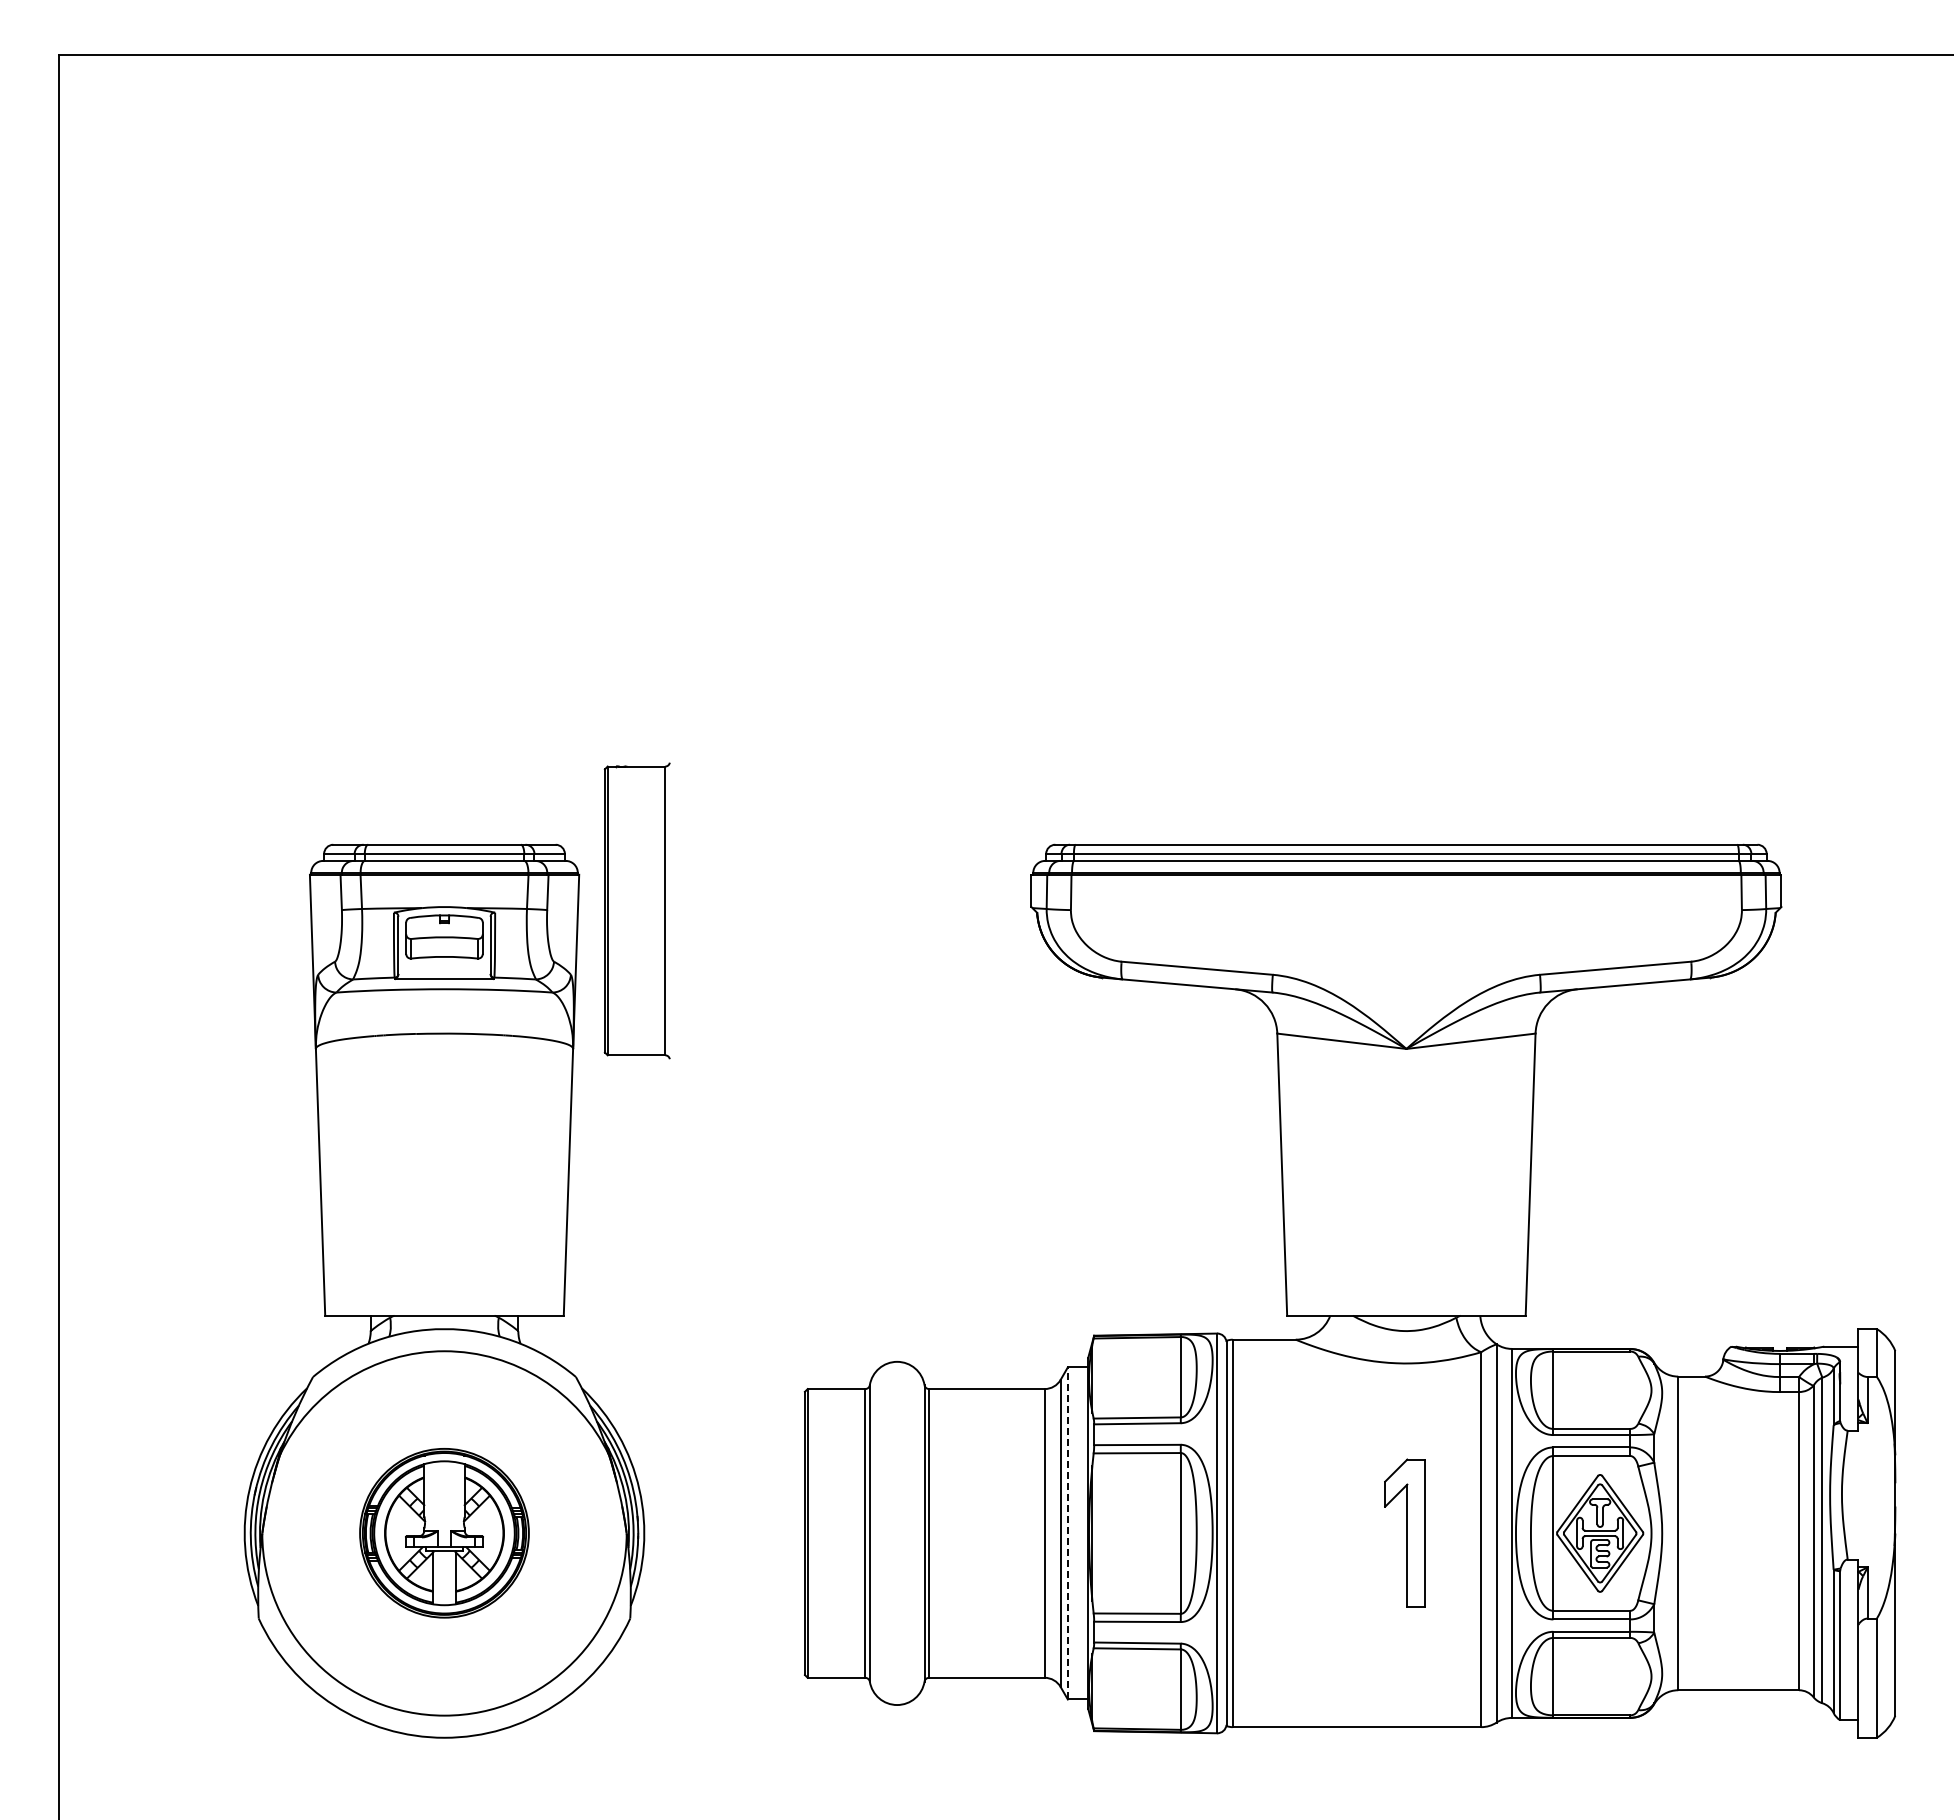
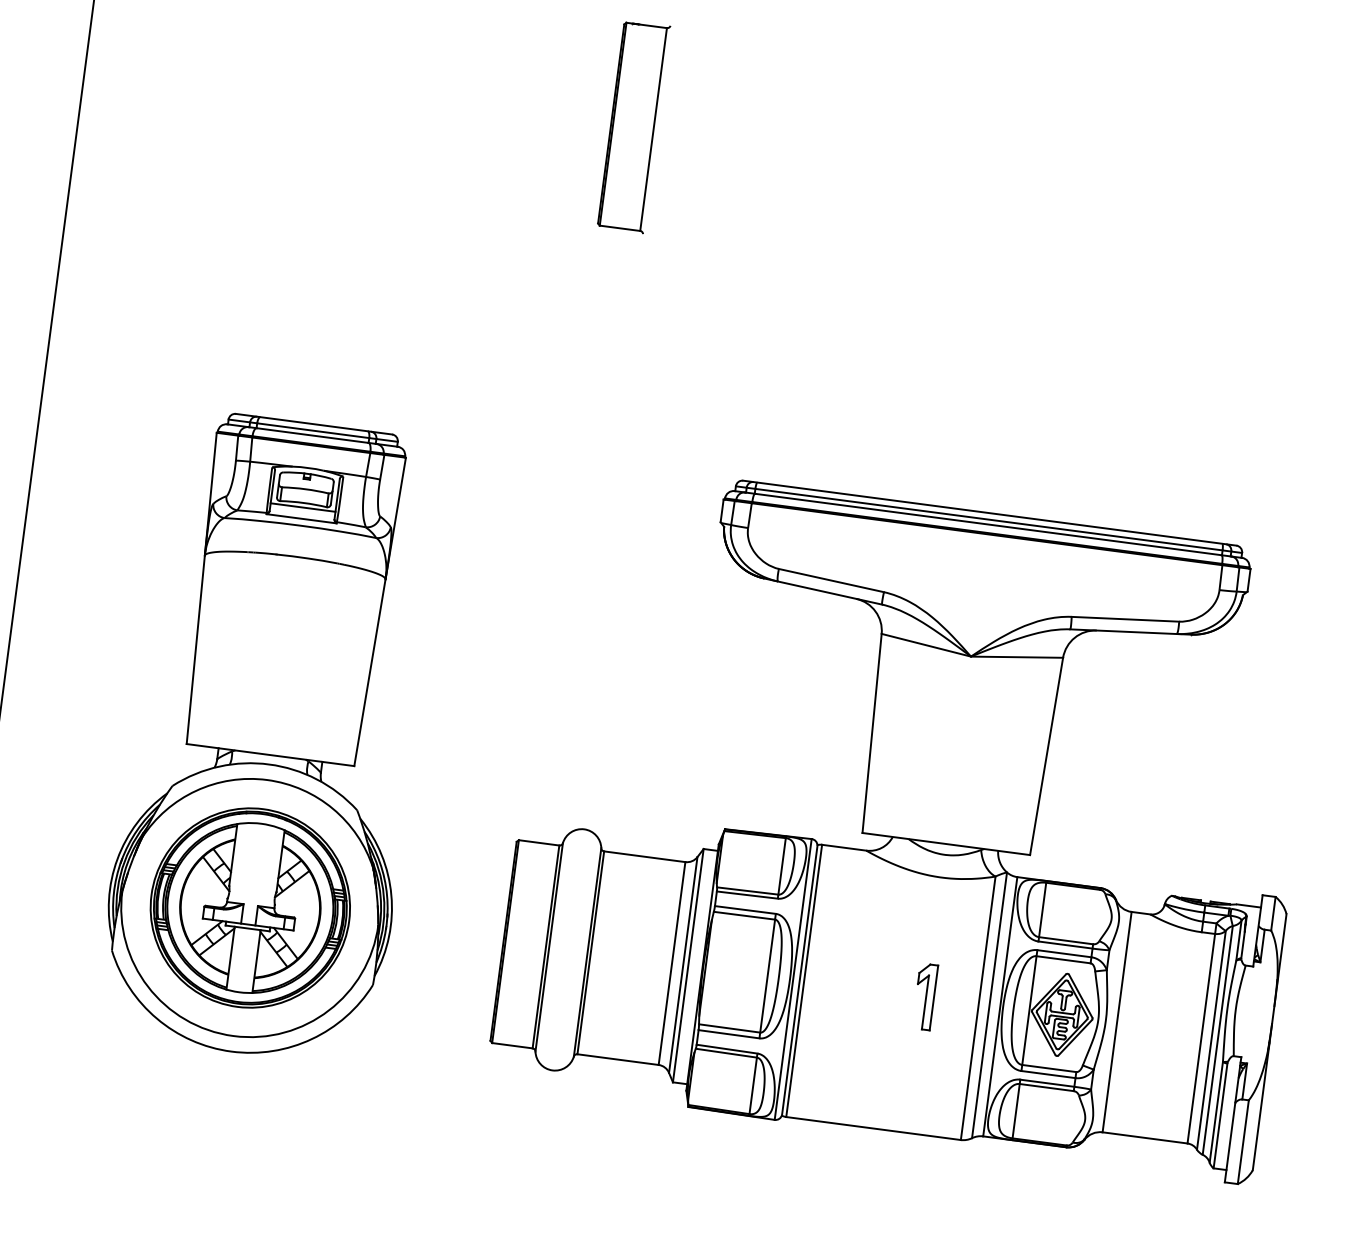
part: (636, 910) -> (633, 126), moved
line: (444, 963) -> (303, 507), added
part: (444, 1532) -> (250, 907), size x1.67
line: (1067, 1532) -> (688, 964), dashed -> solid
part: (1404, 1533) -> (924, 996), size x0.62

